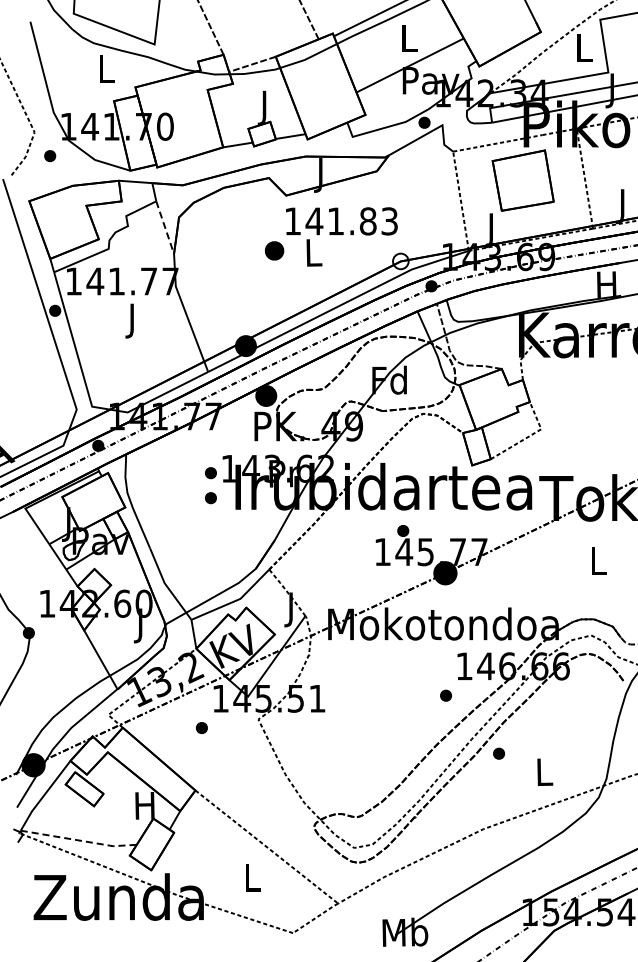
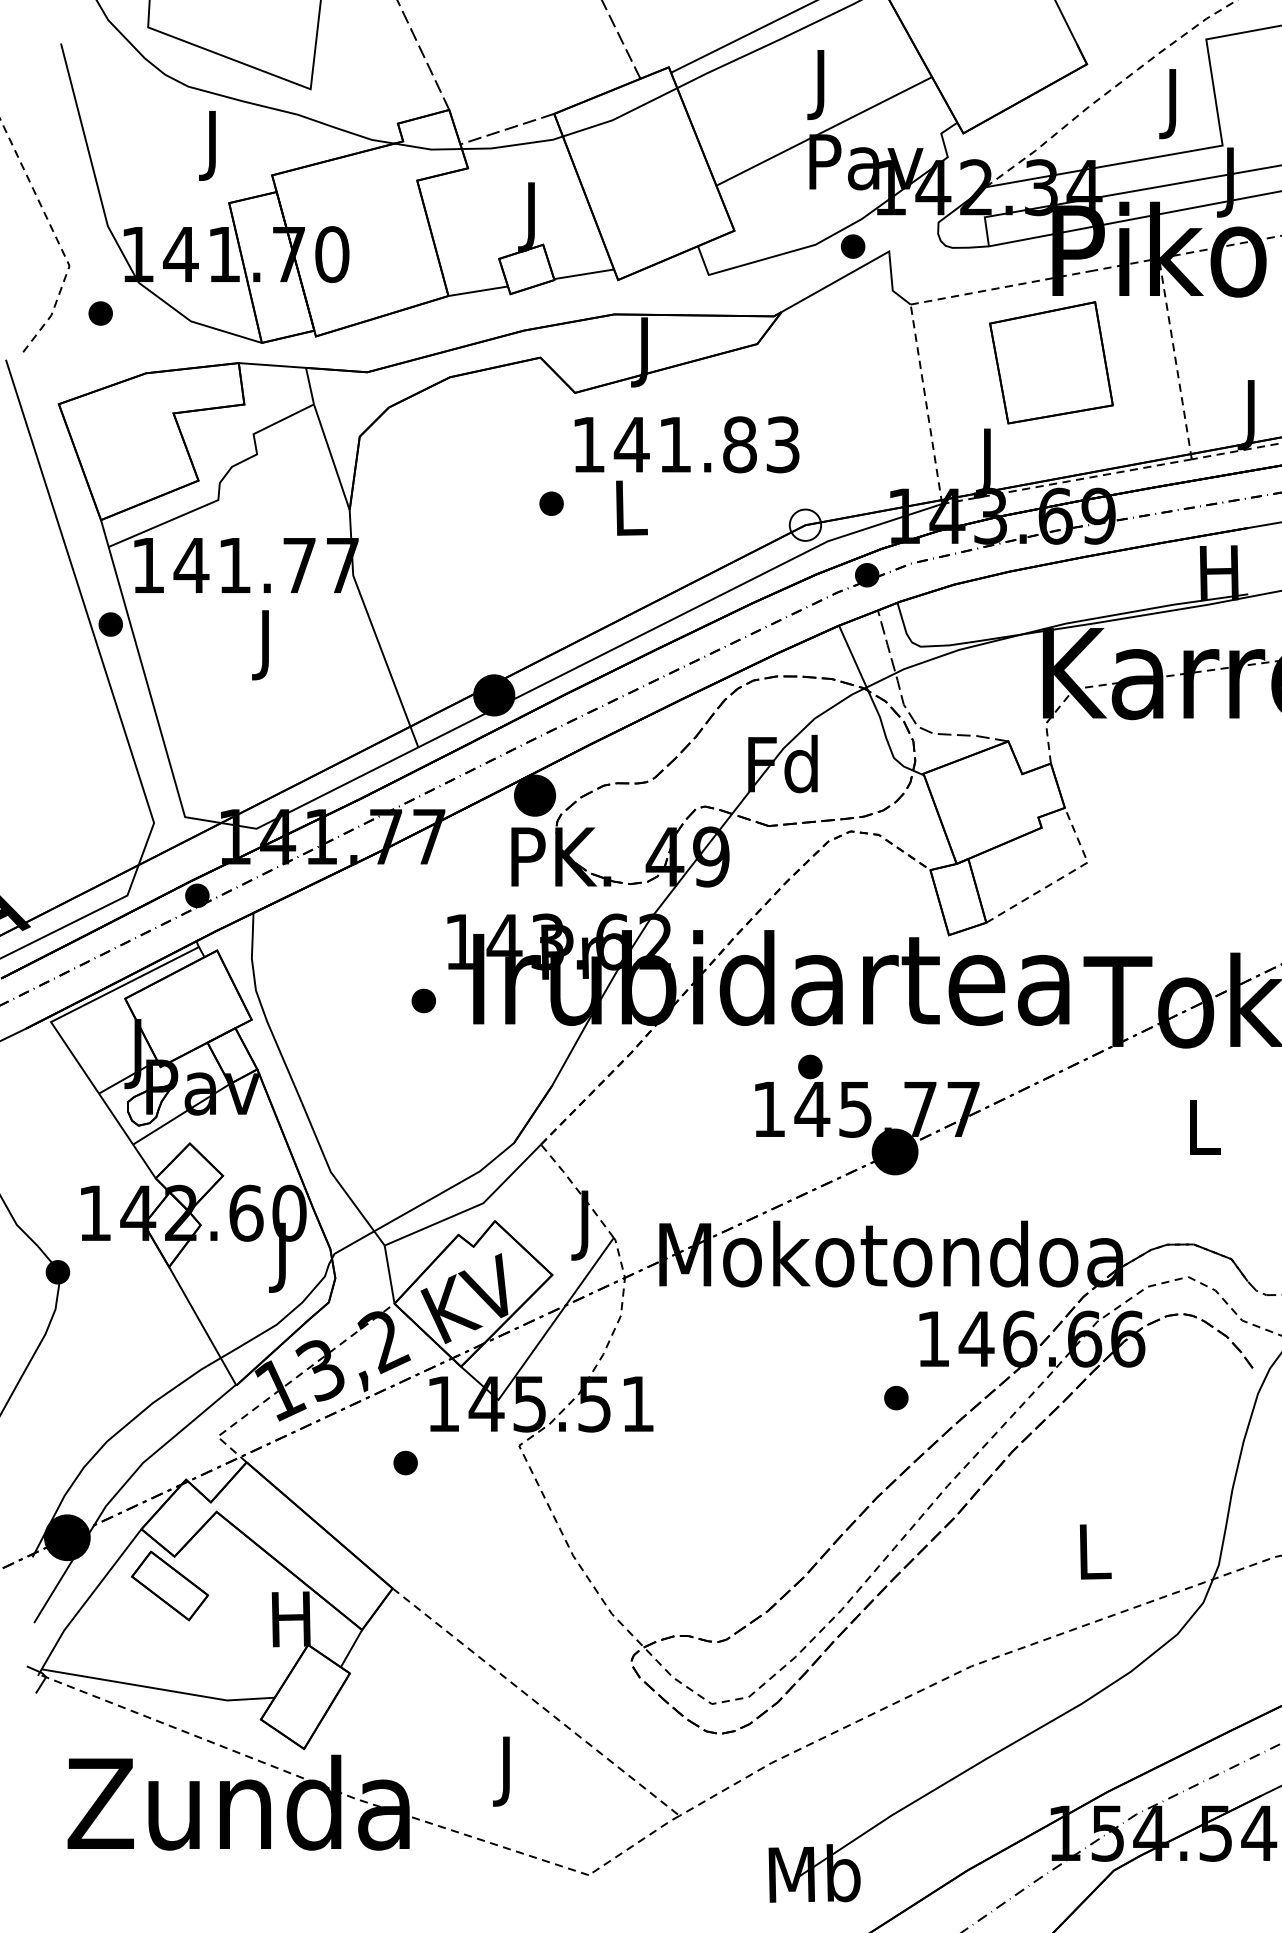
text: (409, 42) -> (822, 85), L -> J
text: (584, 51) -> (1174, 103), L -> J
text: (106, 72) -> (213, 145), L -> J
line: (165, 227) -> (332, 457), dashed -> solid
part: (274, 250) -> (551, 503), size x0.62
part: (210, 473) -> (422, 951), removed
part: (498, 753) -> (1001, 1514), removed
line: (79, 840) -> (159, 1689), dashed -> solid
text: (252, 881) -> (507, 1771), L -> J

